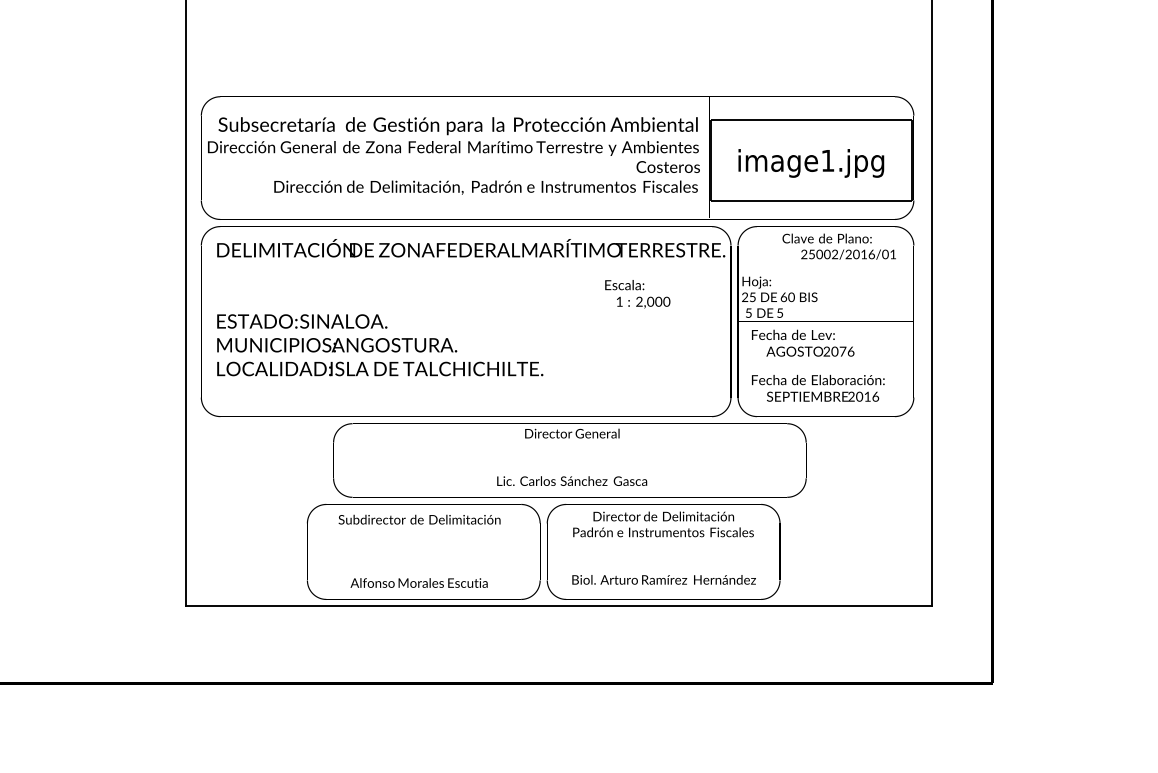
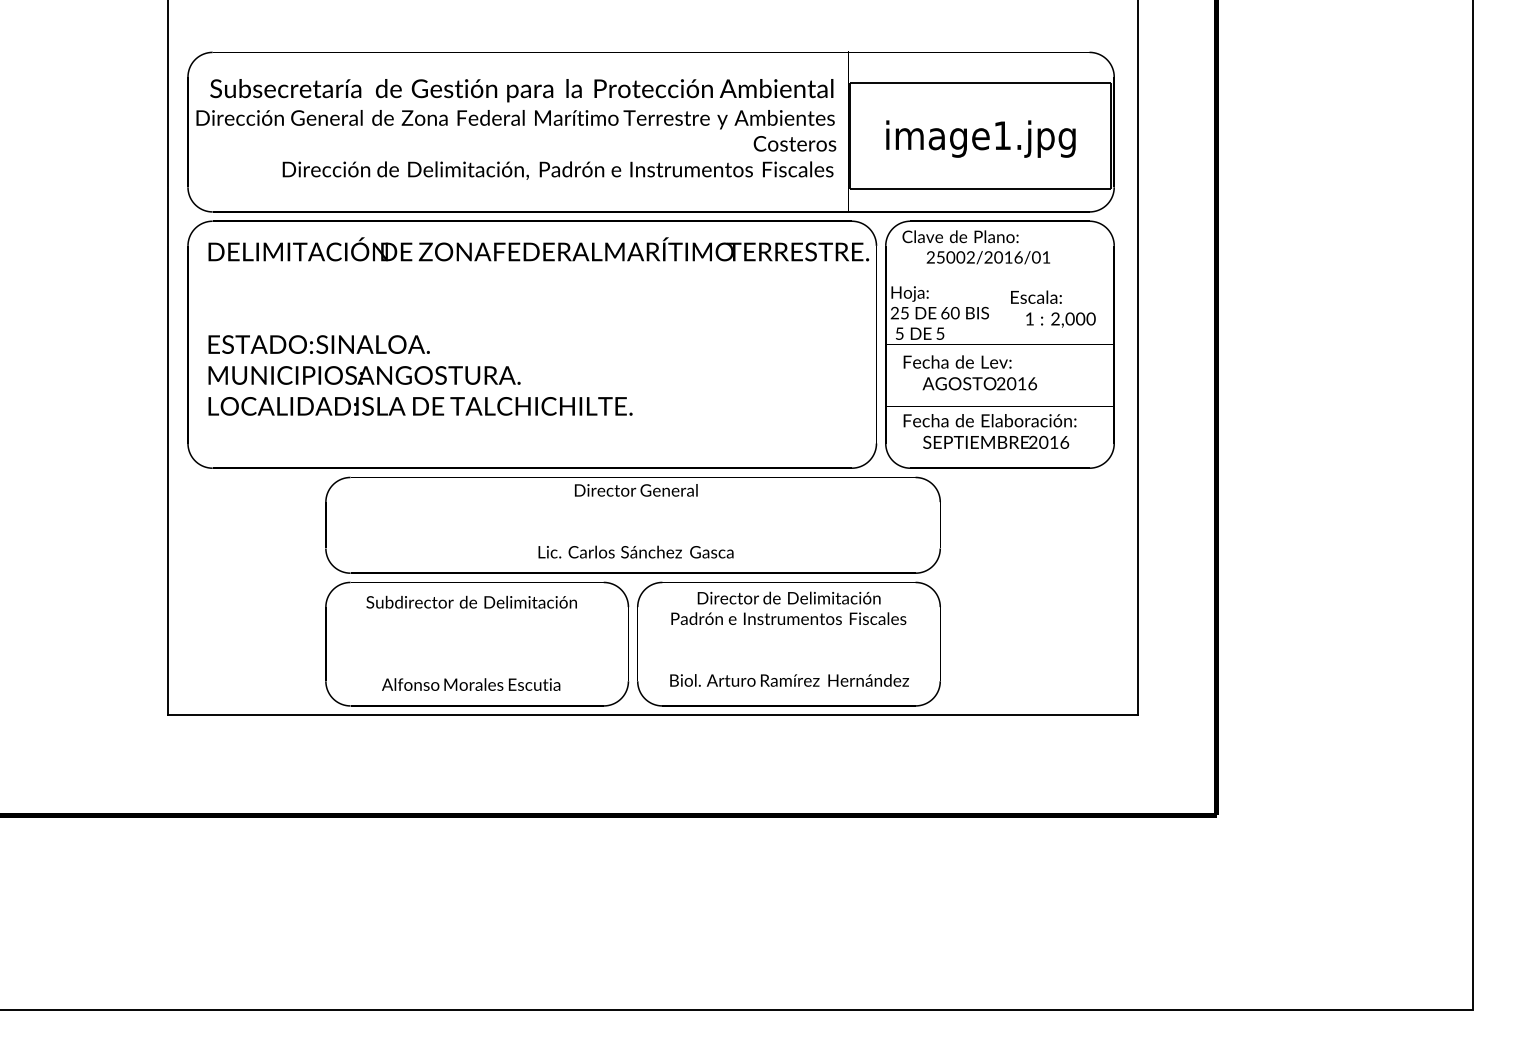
text: (838, 246) -> (975, 247), moved
text: (637, 293) -> (1053, 308), moved
text: (843, 351) -> (1022, 383), 2076 -> 2016
text: (569, 459) -> (632, 524), moved

